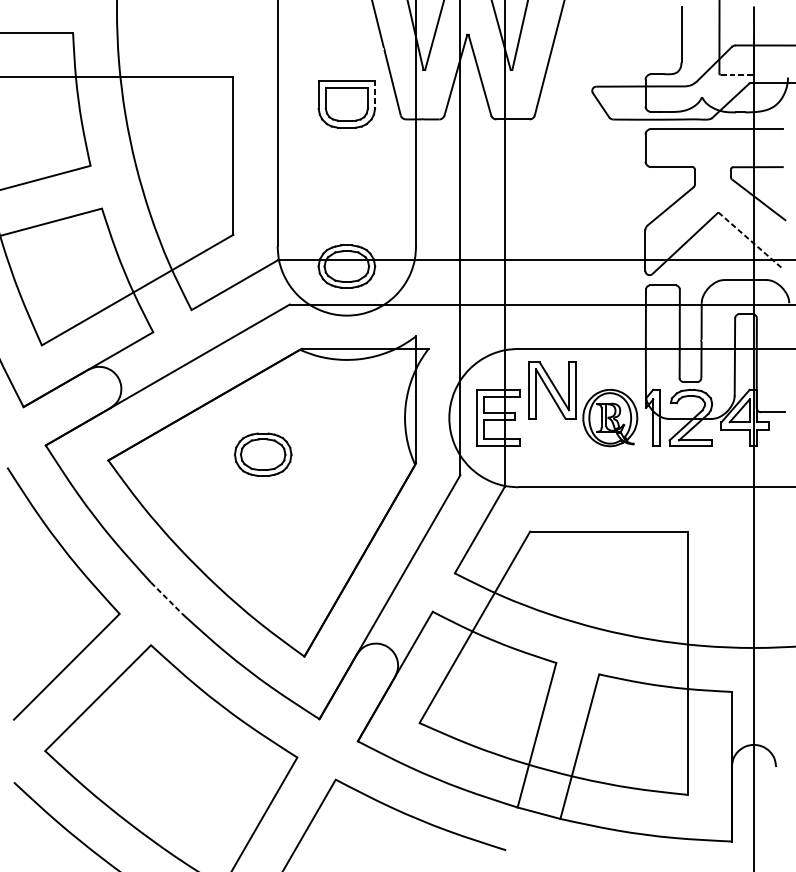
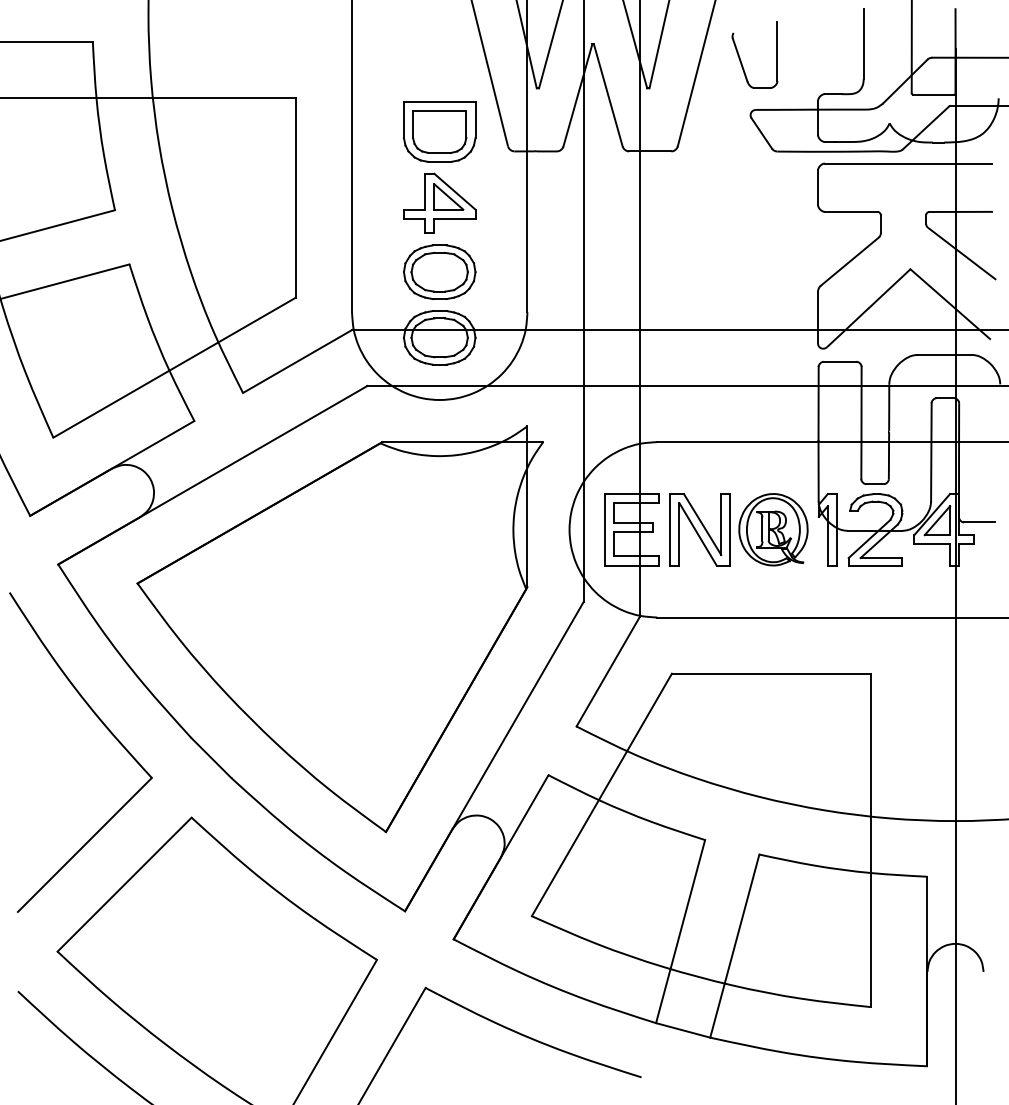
part: (584, 45) -> (740, 57), added
line: (736, 74) -> (933, 94), dashed -> solid
line: (375, 95) -> (475, 120), dashed -> solid
part: (346, 159) -> (439, 202), added
line: (750, 240) -> (950, 304), dashed -> solid
part: (551, 390) -> (699, 529), moved
part: (263, 454) -> (439, 271), moved
line: (166, 598) -> (211, 758), dashed -> solid

